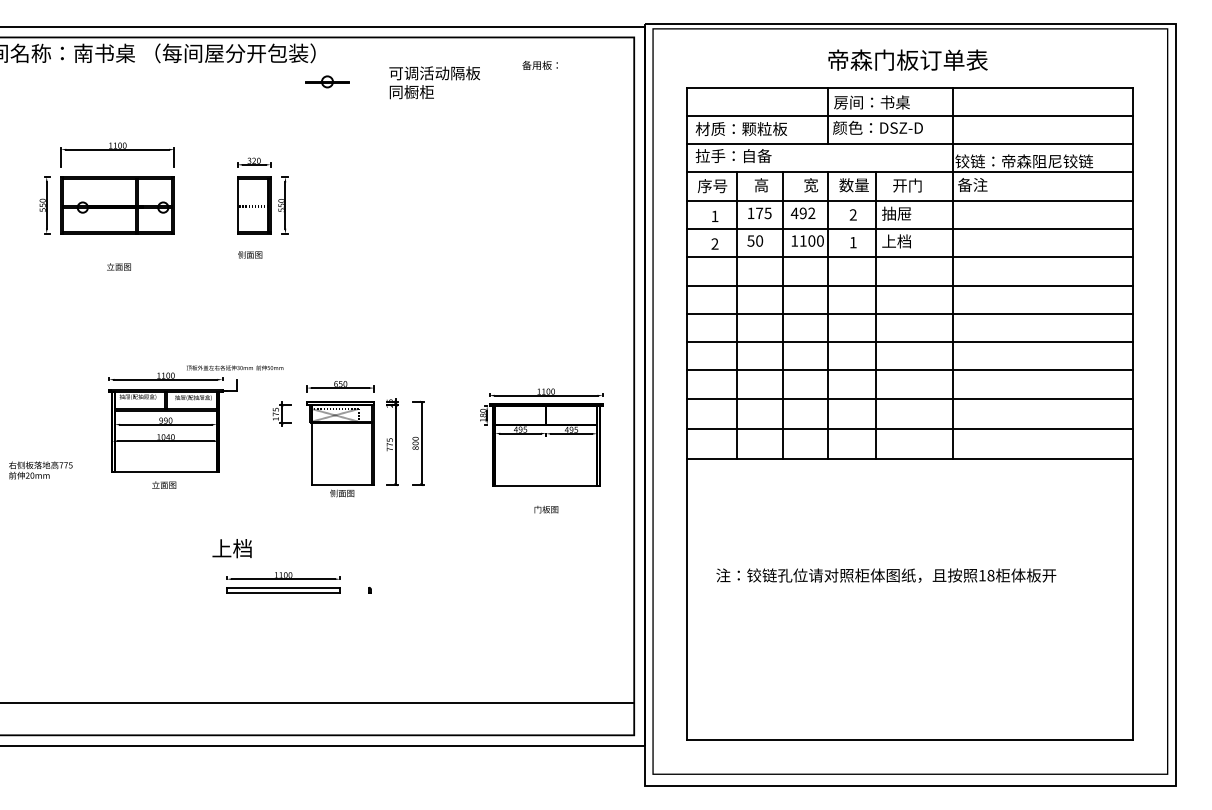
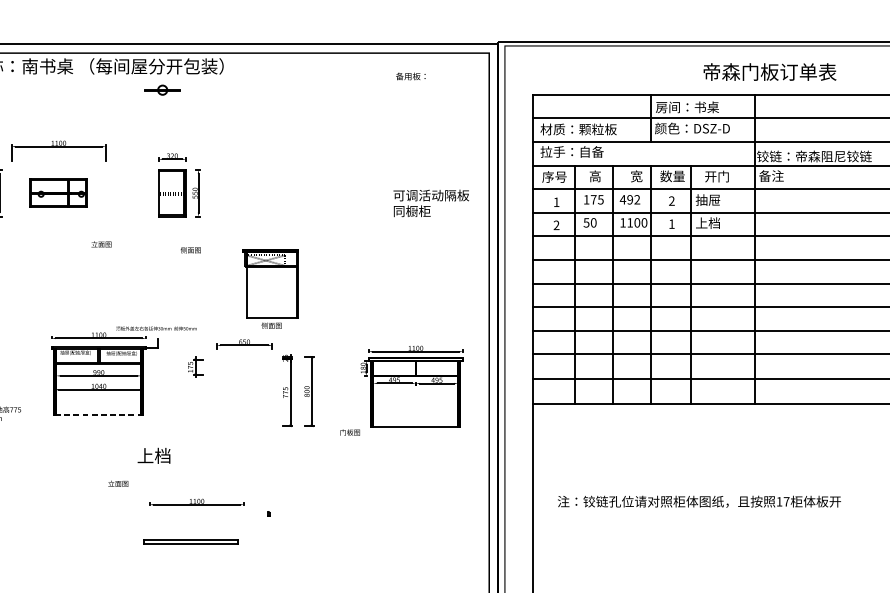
text: (907, 59) -> (769, 71), moved
part: (327, 81) -> (162, 89), moved
text: (434, 82) -> (431, 203), moved
part: (117, 205) -> (58, 193), size x0.6
text: (250, 254) -> (191, 249), moved
text: (118, 266) -> (101, 244), moved
part: (340, 449) -> (270, 289), moved
line: (165, 471) -> (98, 414), solid -> dashed
text: (164, 484) -> (118, 483), moved
text: (546, 509) -> (350, 432), moved
text: (231, 548) -> (153, 455), moved
text: (990, 575) -> (786, 501), 18 -> 17
part: (283, 590) -> (191, 541), moved

